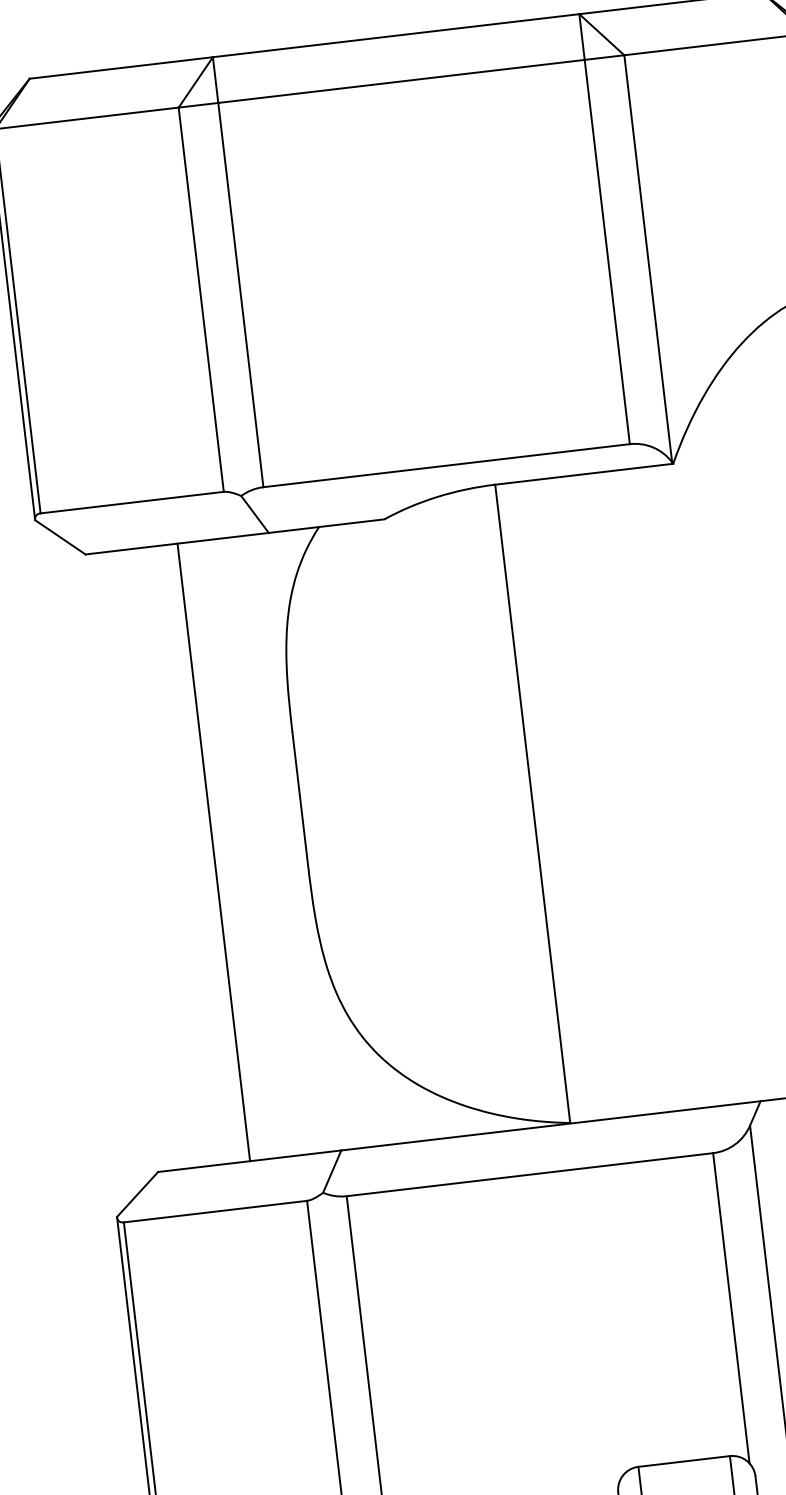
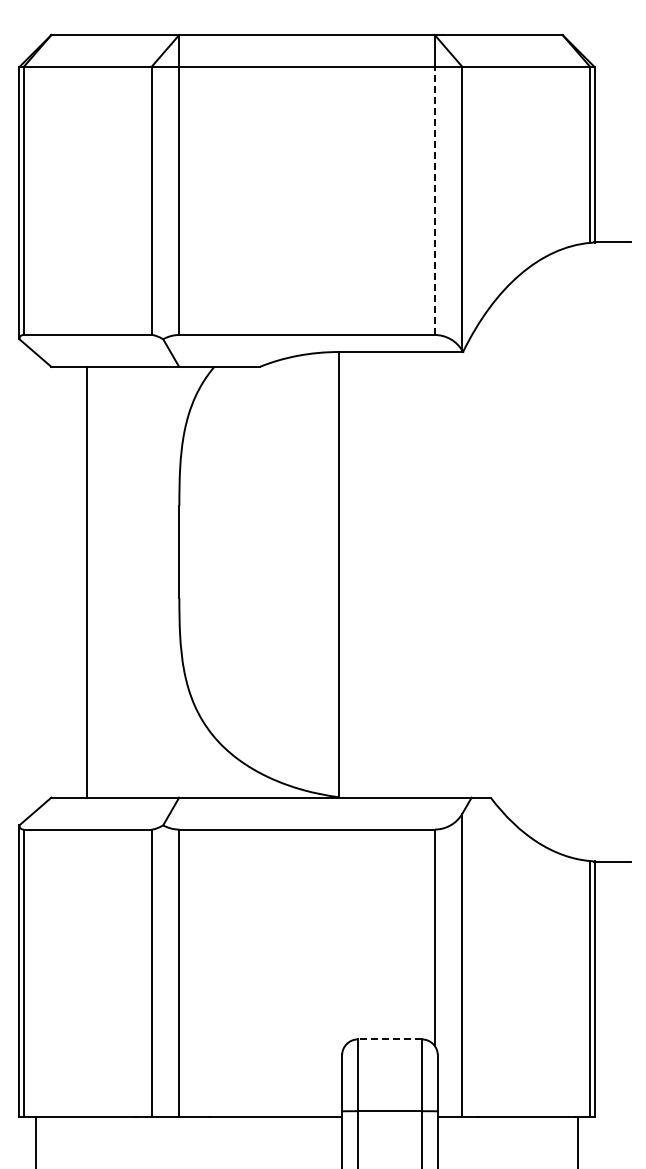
line: (606, 251) -> (434, 200), solid -> dashed
line: (213, 851) -> (86, 581), moved
line: (683, 1461) -> (389, 1039), solid -> dashed

